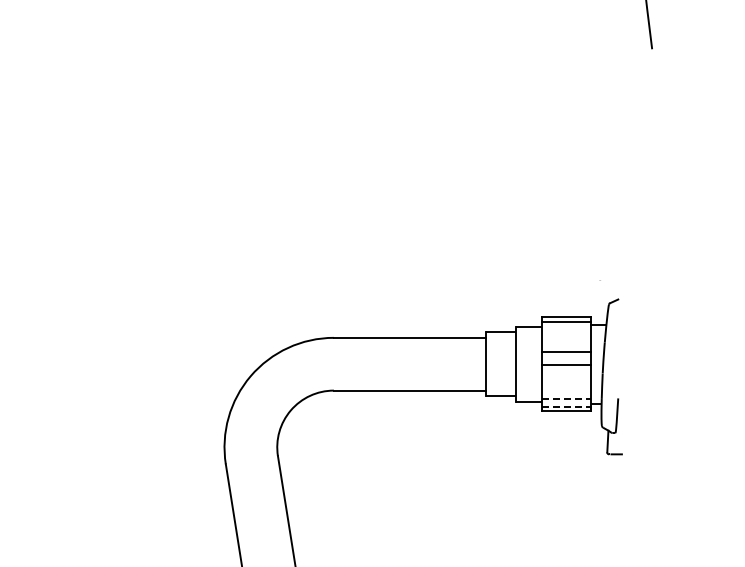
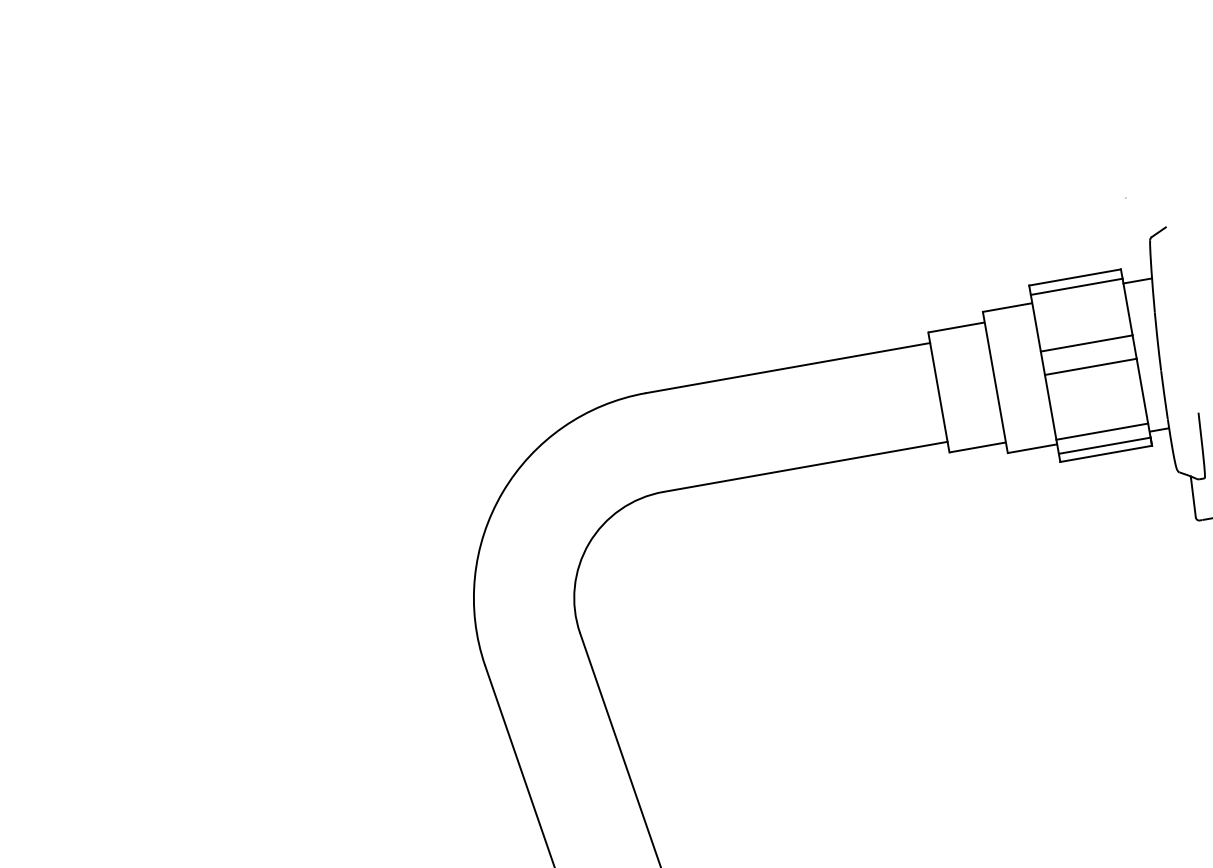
line: (567, 399) -> (1103, 431), dashed -> solid
line: (567, 406) -> (1106, 444), dashed -> solid

